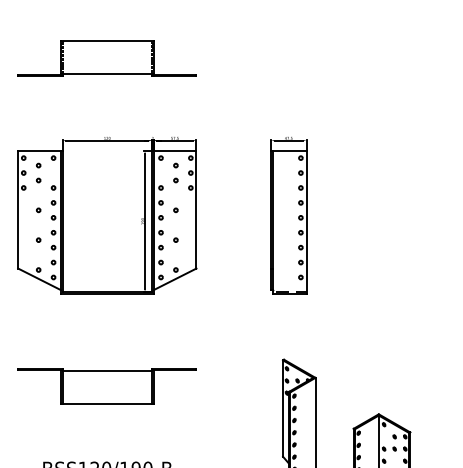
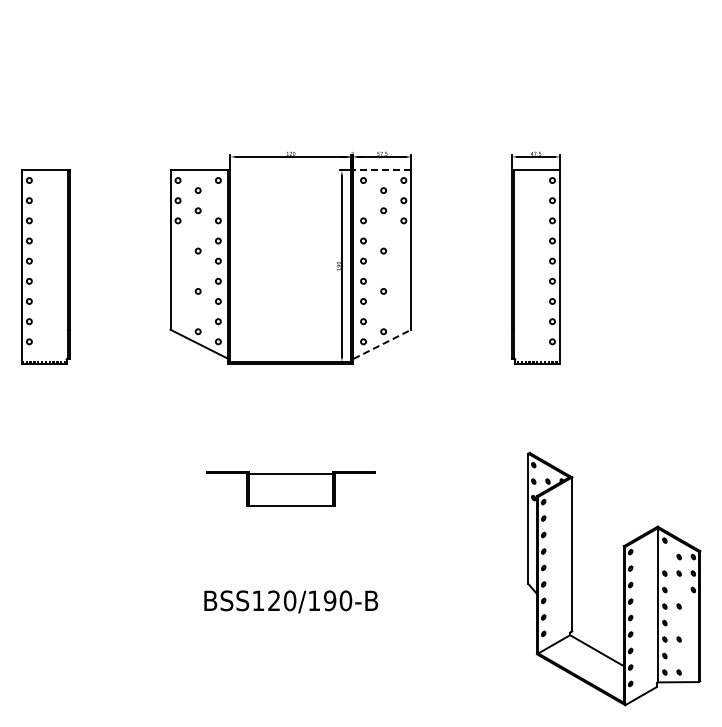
part: (106, 58) -> (290, 45), removed
line: (175, 150) -> (382, 170), solid -> dashed
line: (175, 279) -> (382, 344), solid -> dashed
part: (106, 386) -> (290, 488), size x0.7

